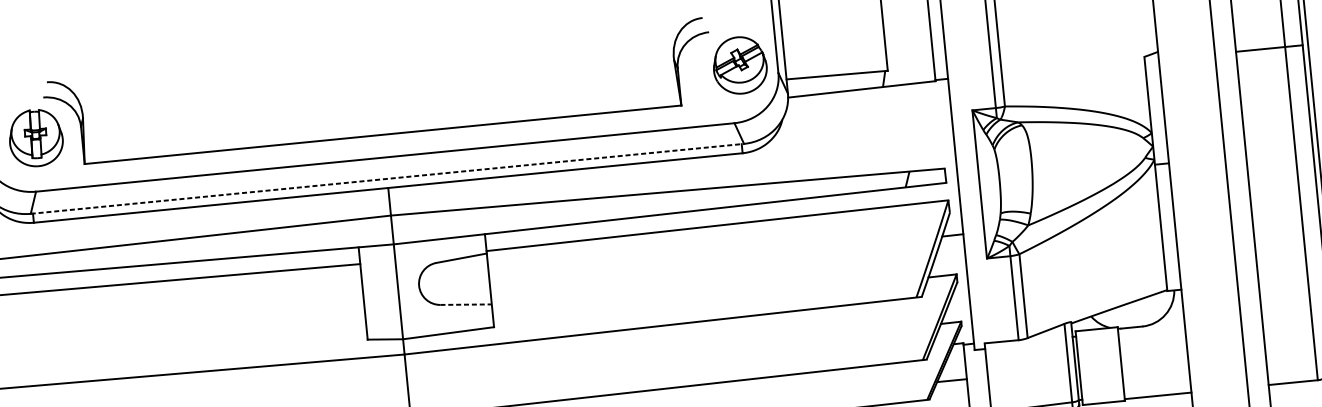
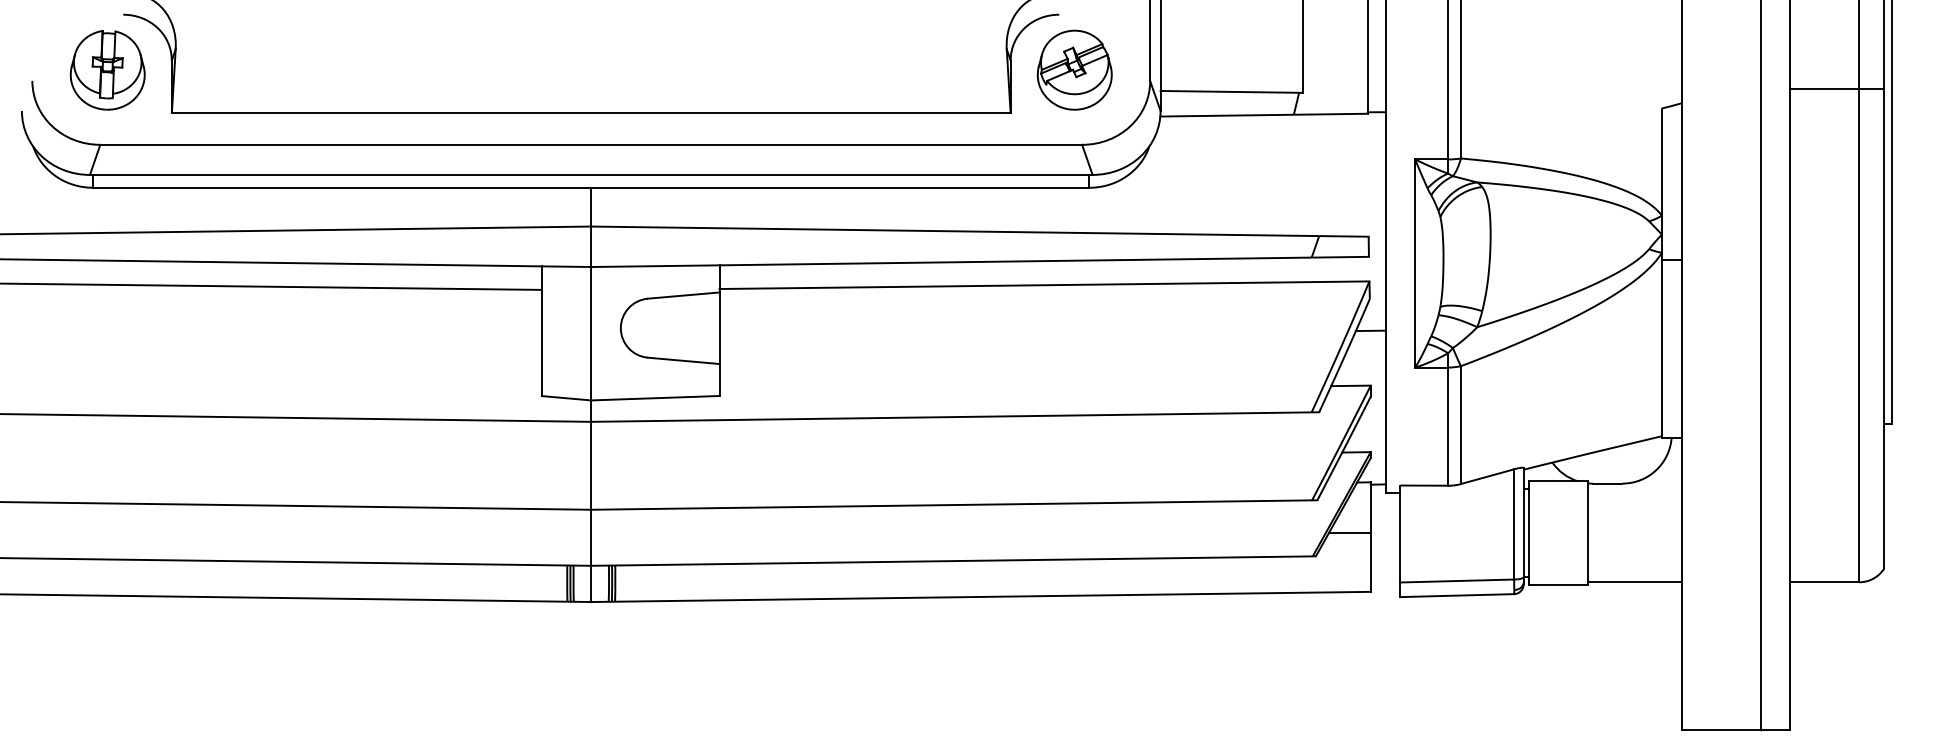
line: (1268, 48) -> (1836, 88), moved
part: (739, 64) -> (1074, 69), moved
line: (387, 178) -> (591, 174), dashed -> solid
line: (465, 304) -> (683, 360), dashed -> solid

